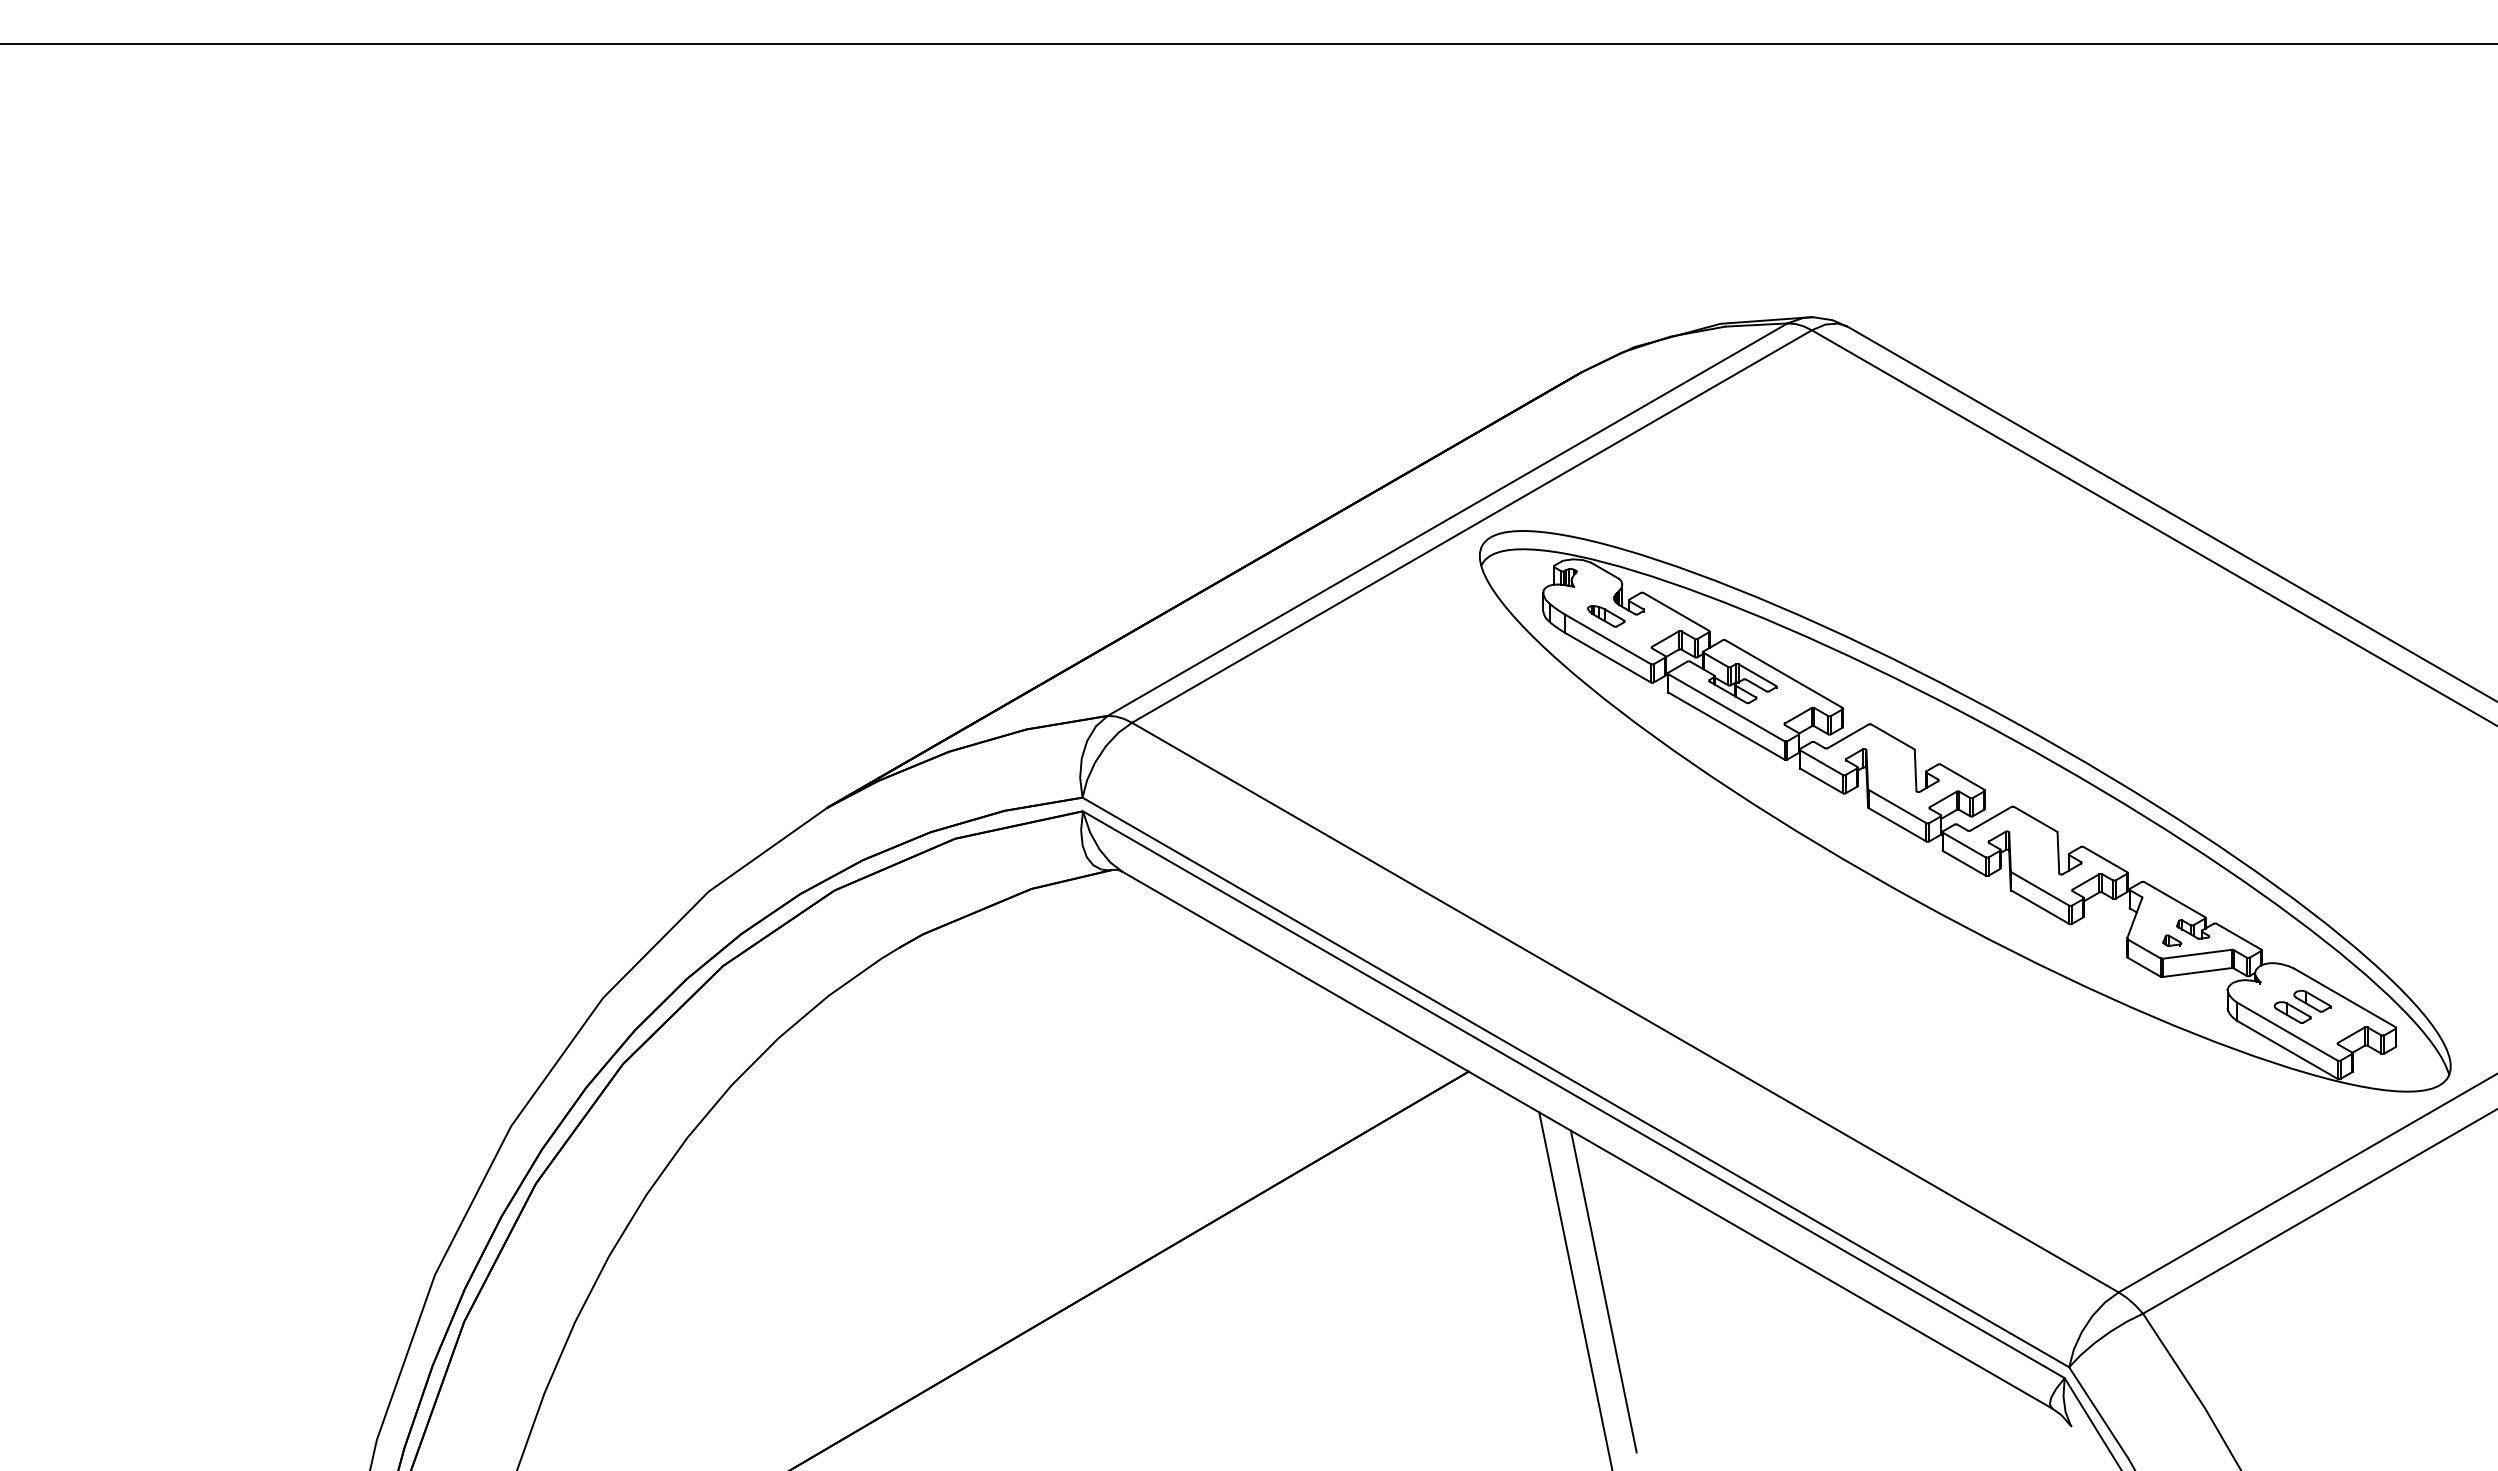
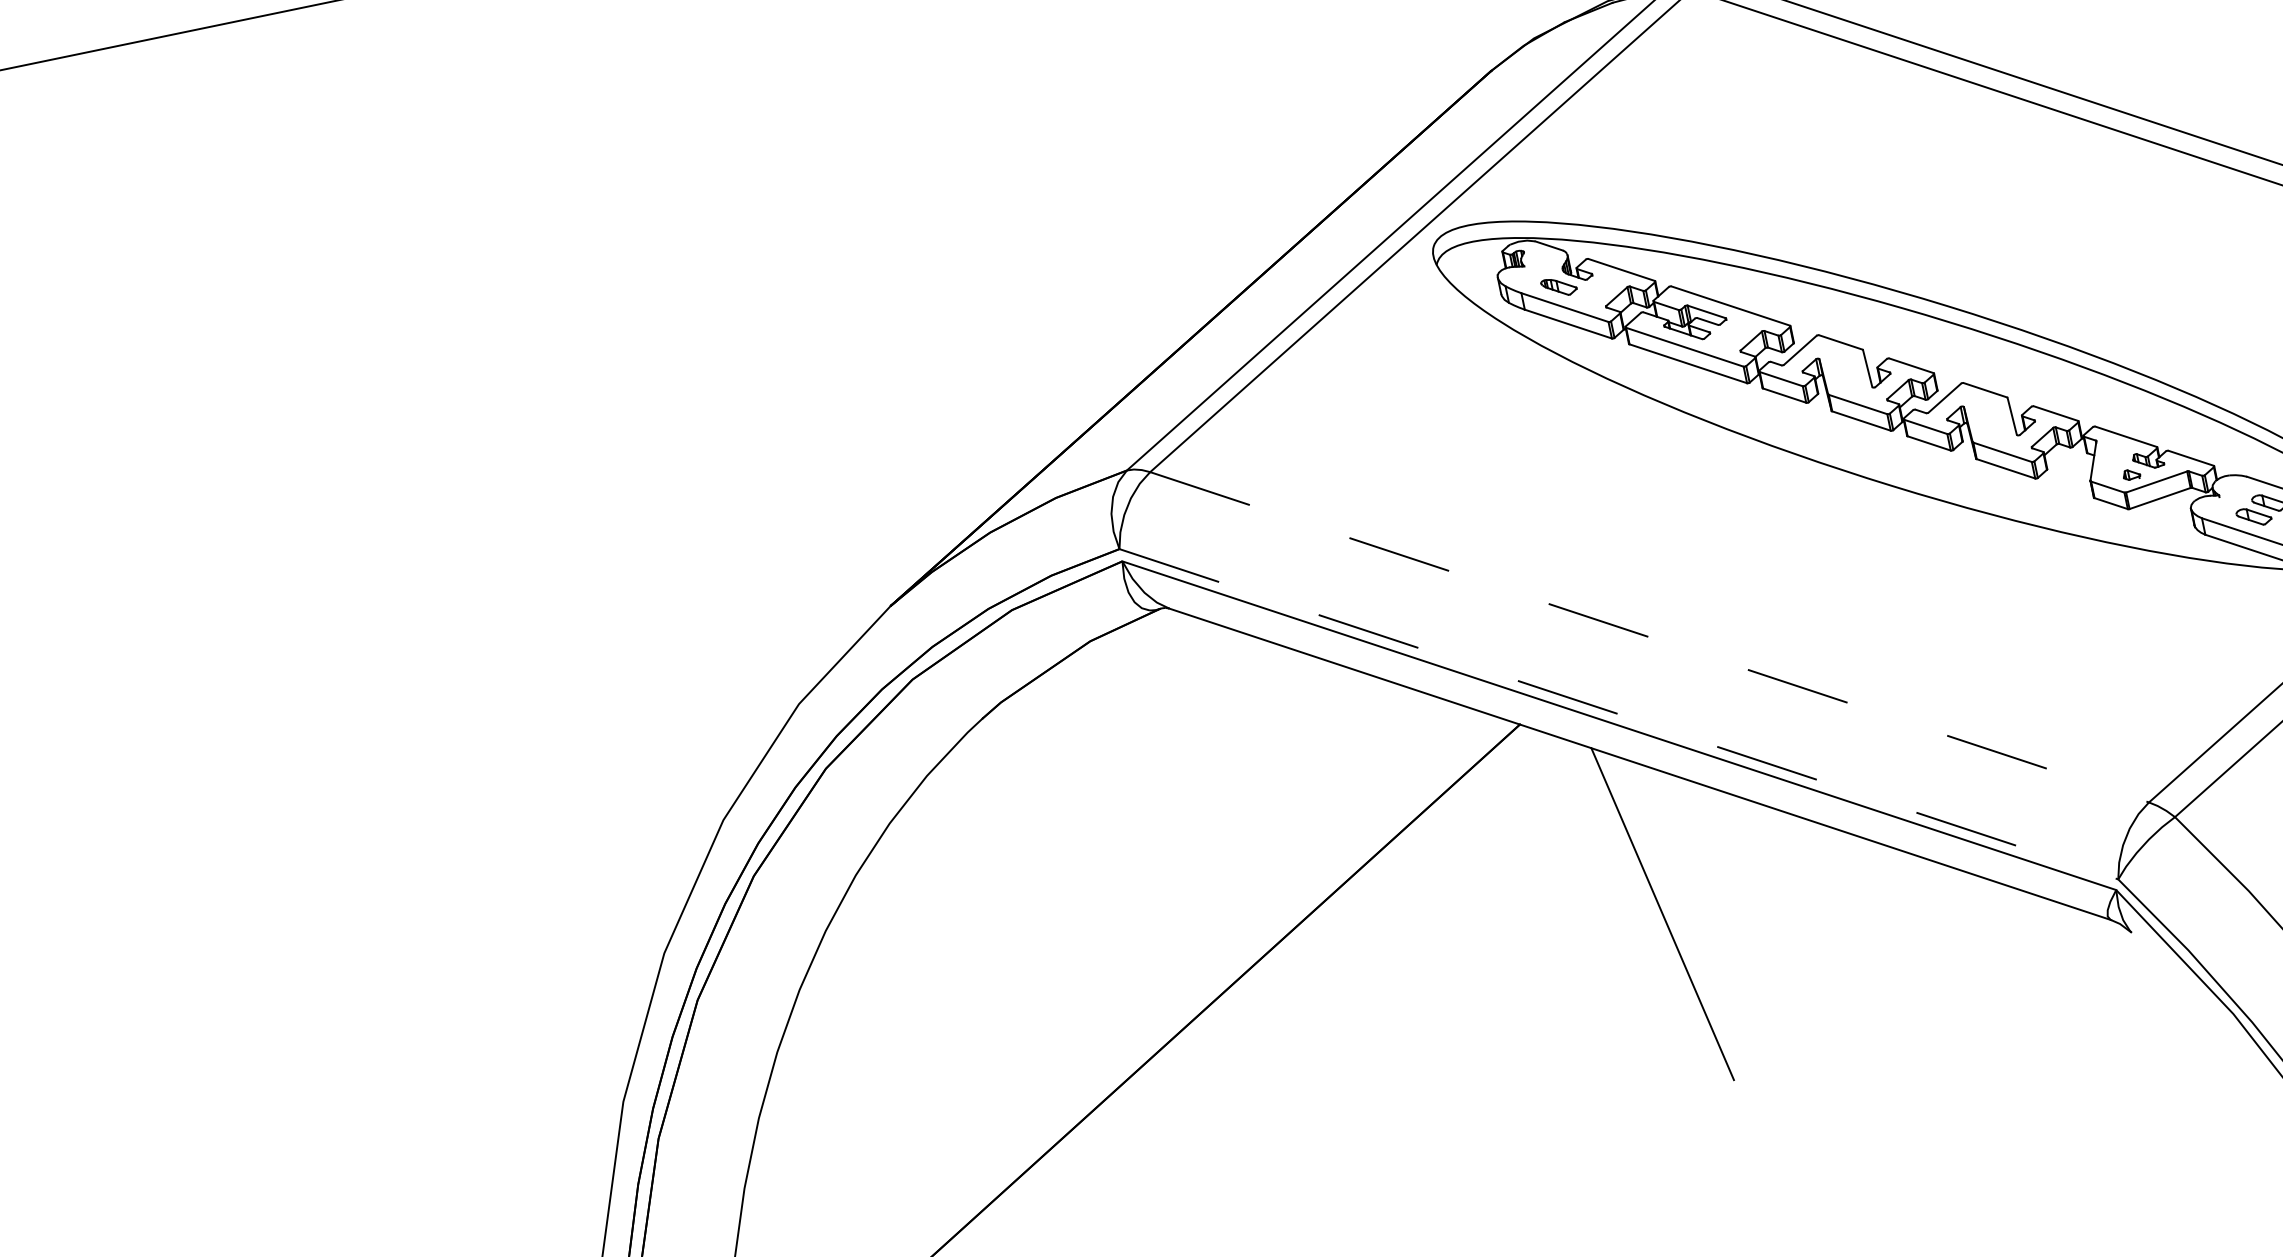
line: (1625, 1007) -> (1649, 637), solid -> dashed
line: (1575, 1082) -> (1618, 714), solid -> dashed
line: (1603, 1291) -> (1683, 898), removed

